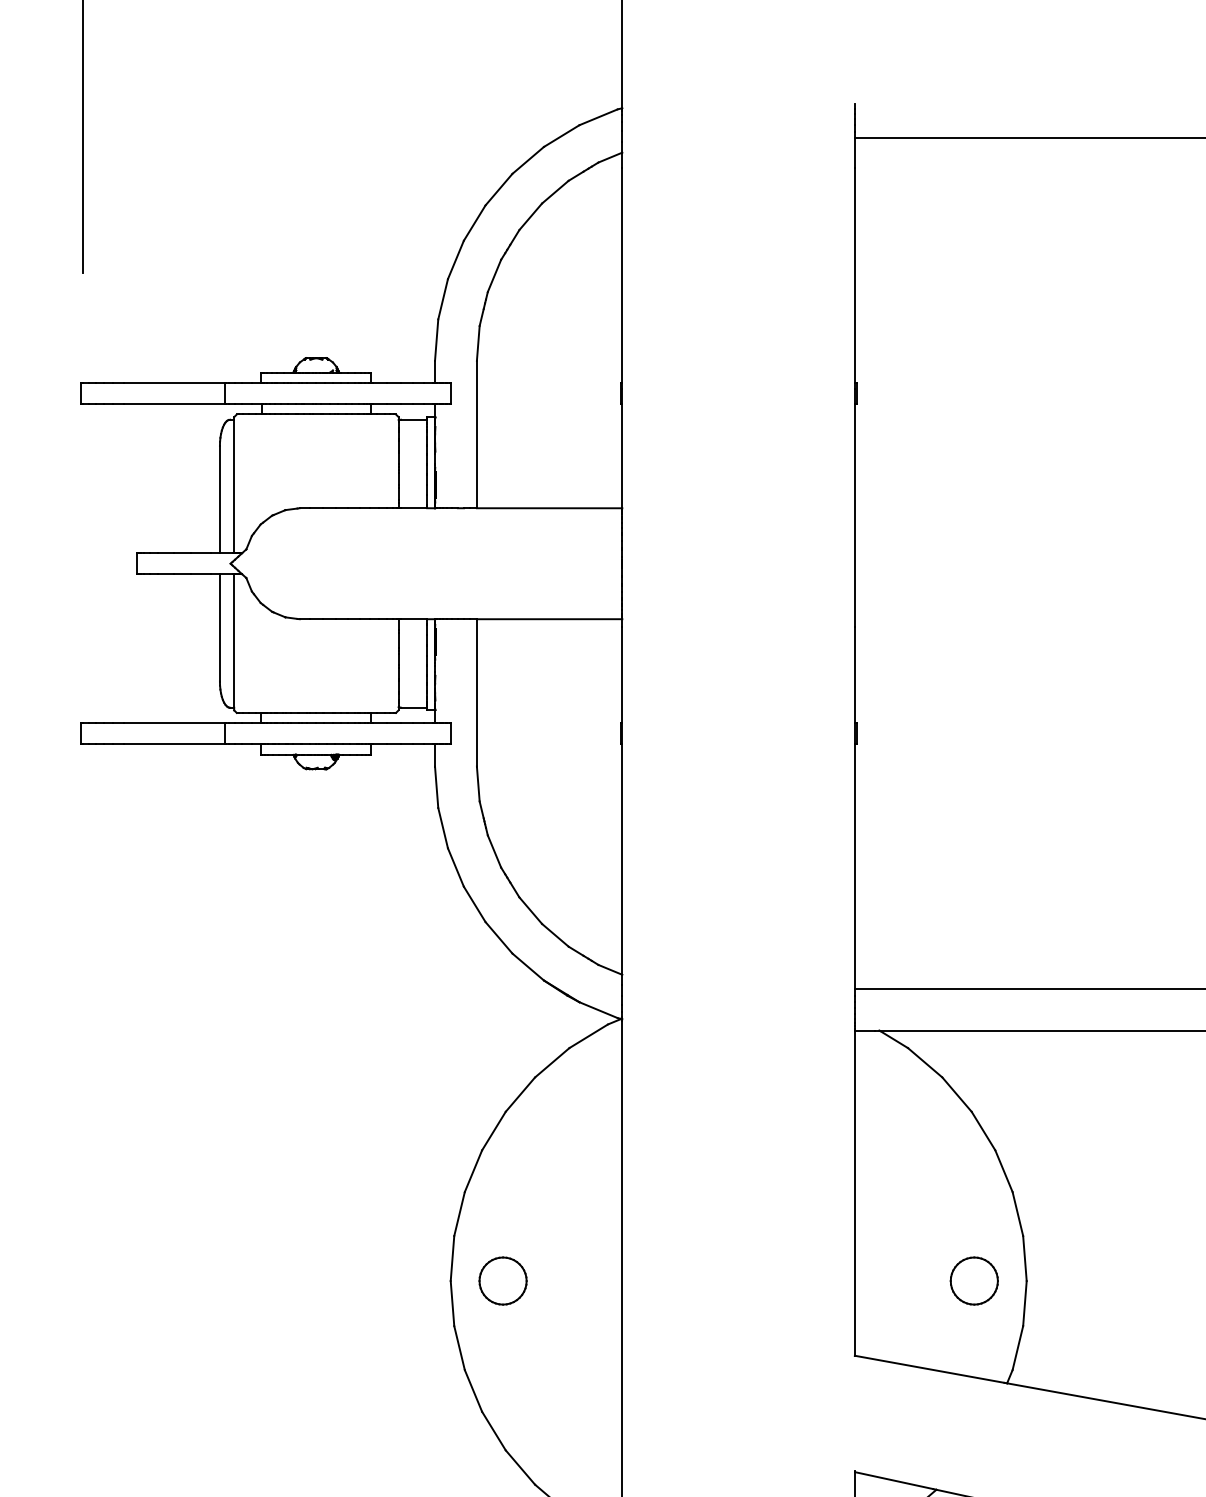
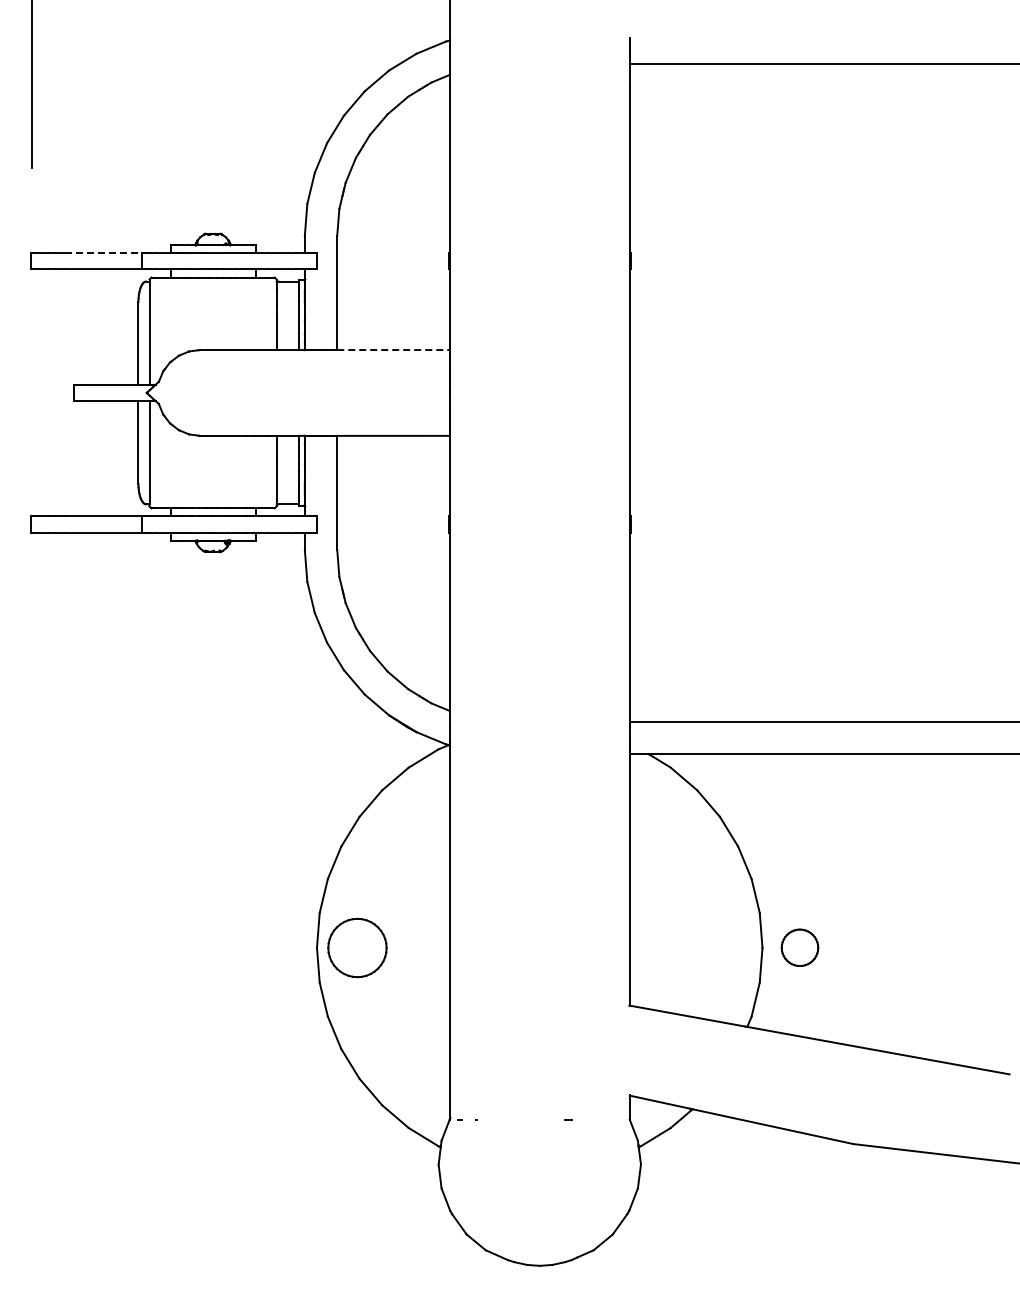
line: (174, 383) -> (103, 253), solid -> dashed
line: (549, 508) -> (393, 350), solid -> dashed
part: (503, 1280) -> (357, 947), size x1.6
part: (973, 1280) -> (799, 947), moved

